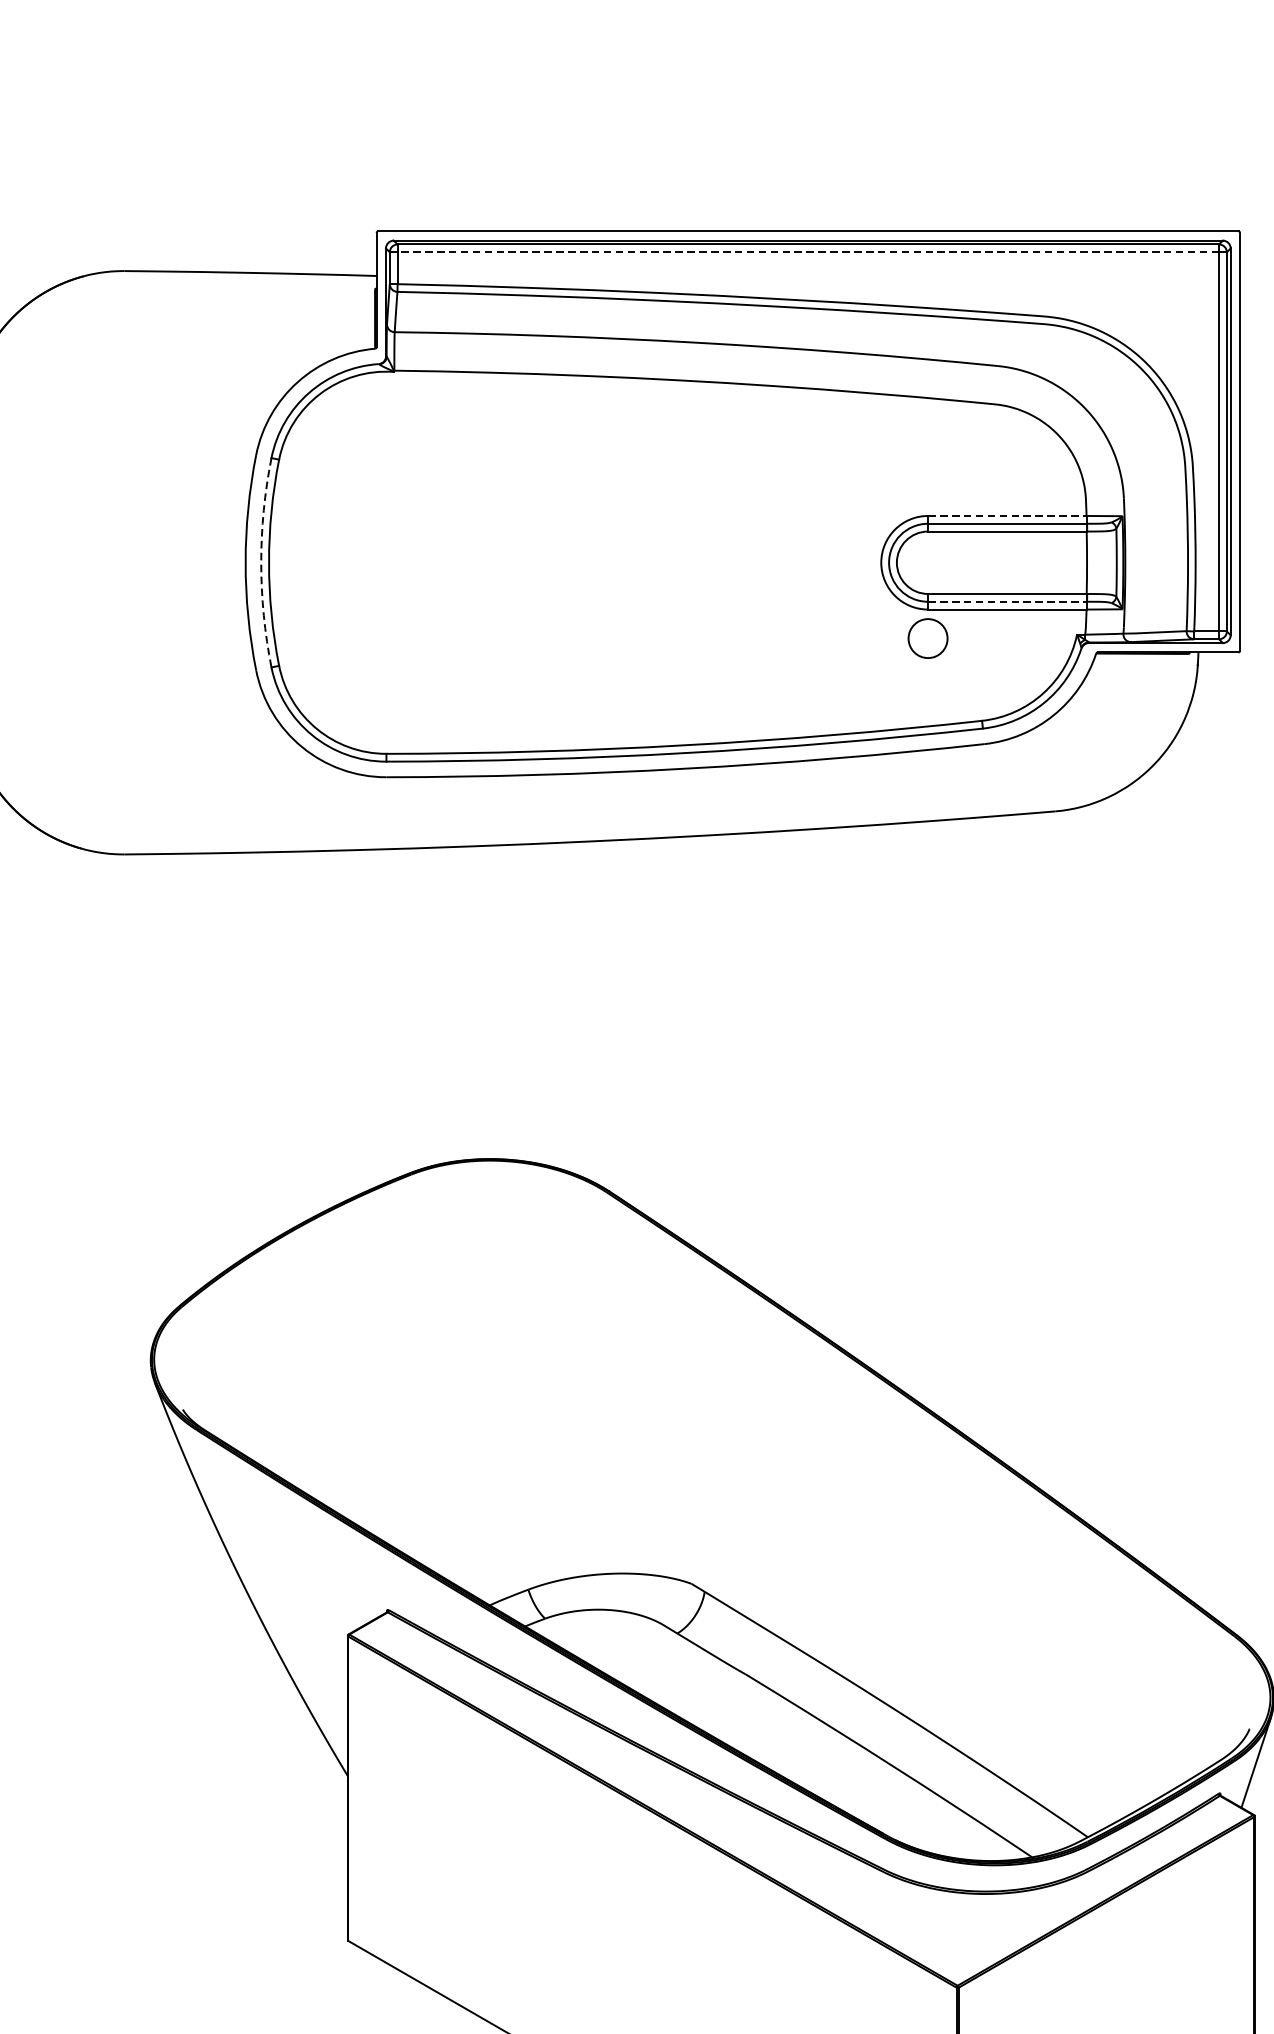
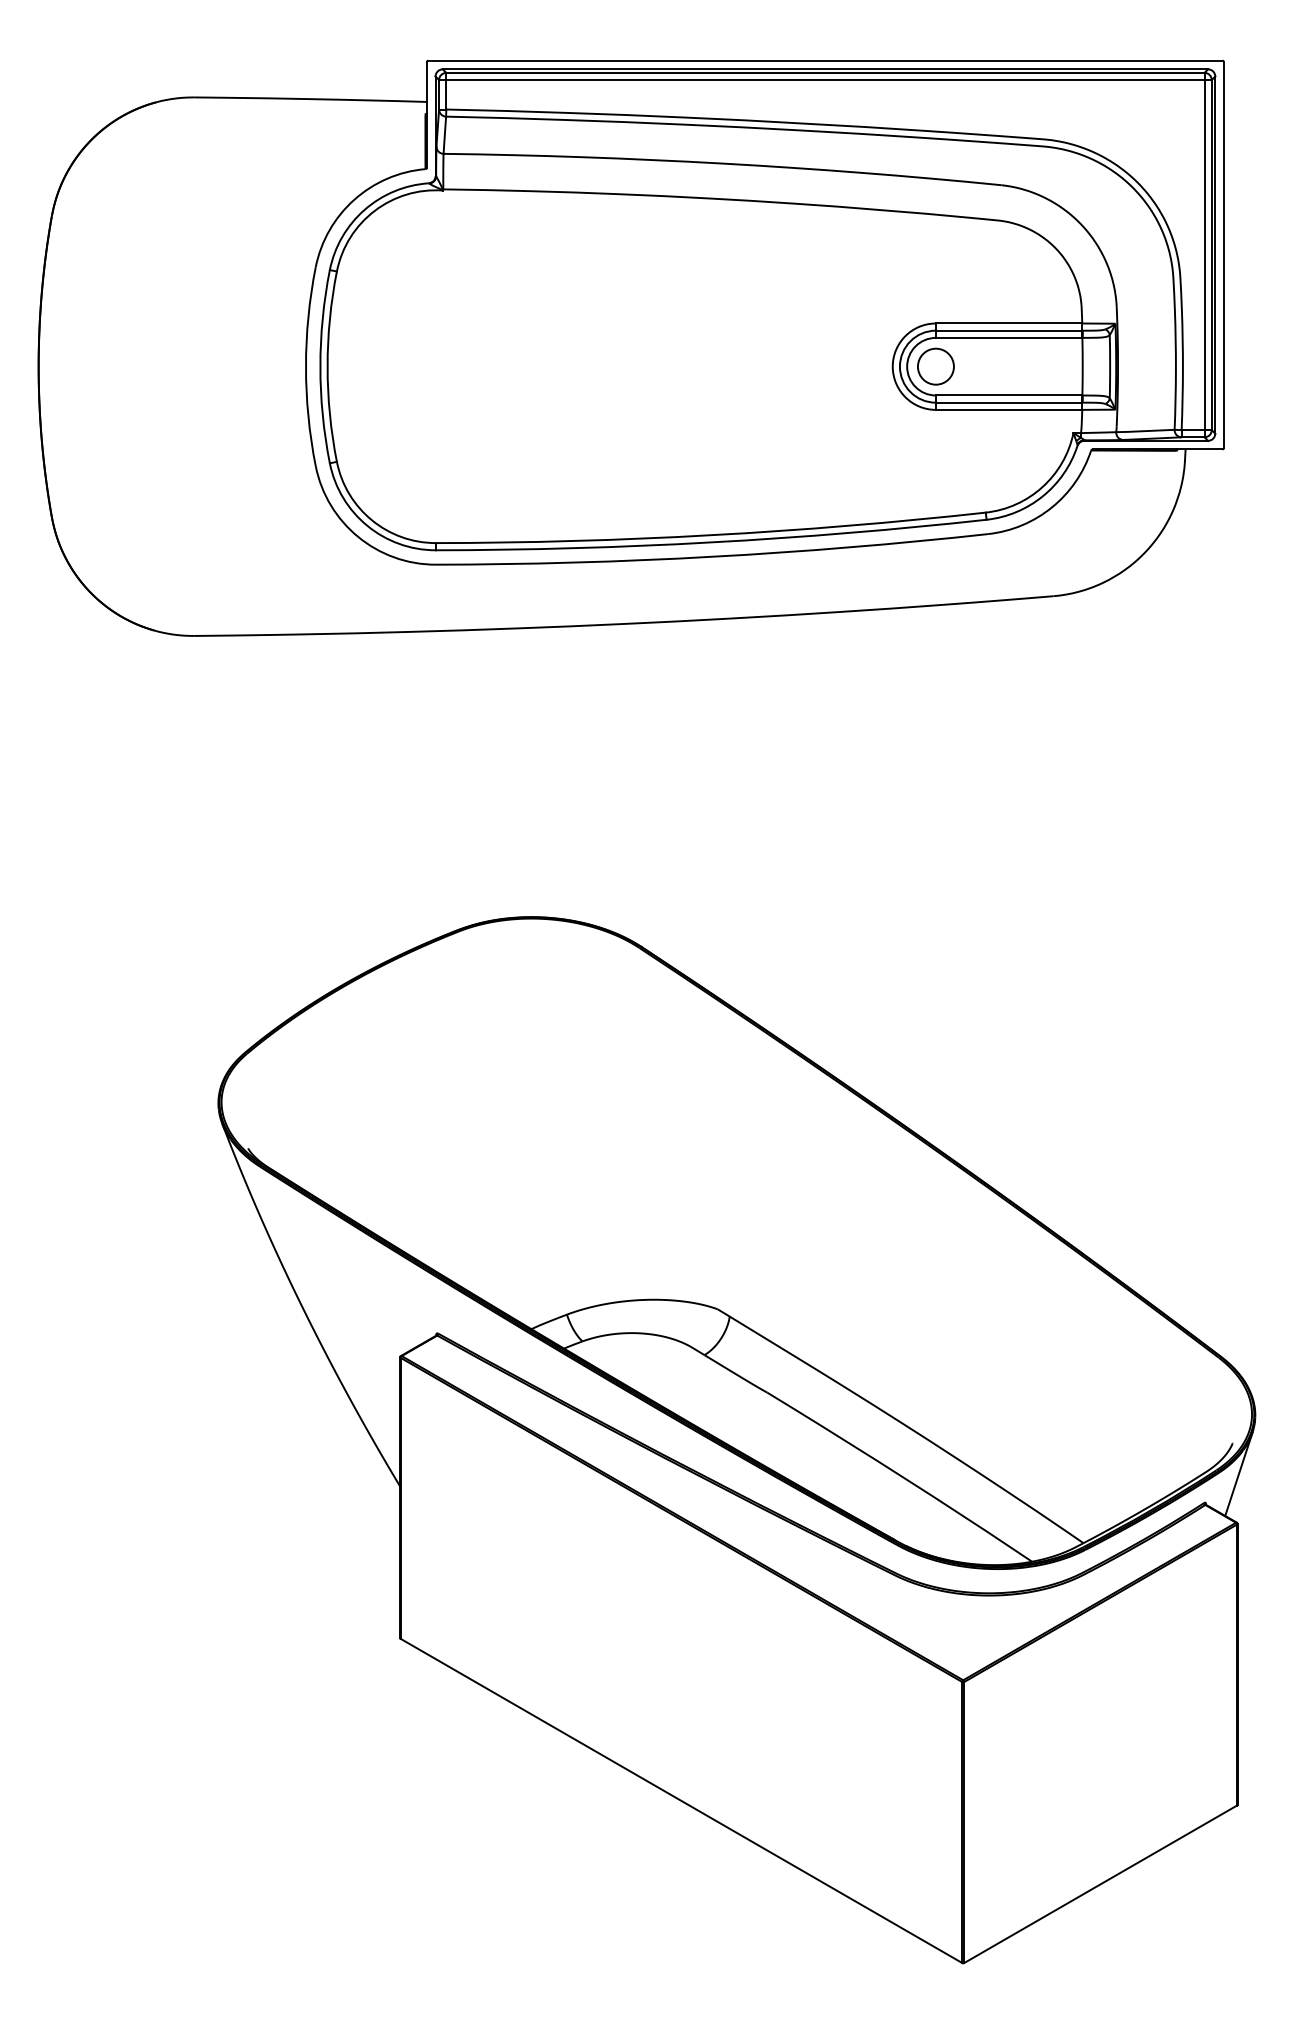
line: (807, 252) -> (824, 80), dashed -> solid
line: (1007, 515) -> (1009, 323), dashed -> solid
arc: (261, 562) -> (320, 366), dashed -> solid
line: (1007, 601) -> (1009, 402), dashed -> solid
circle: (927, 638) -> (935, 366), moved

